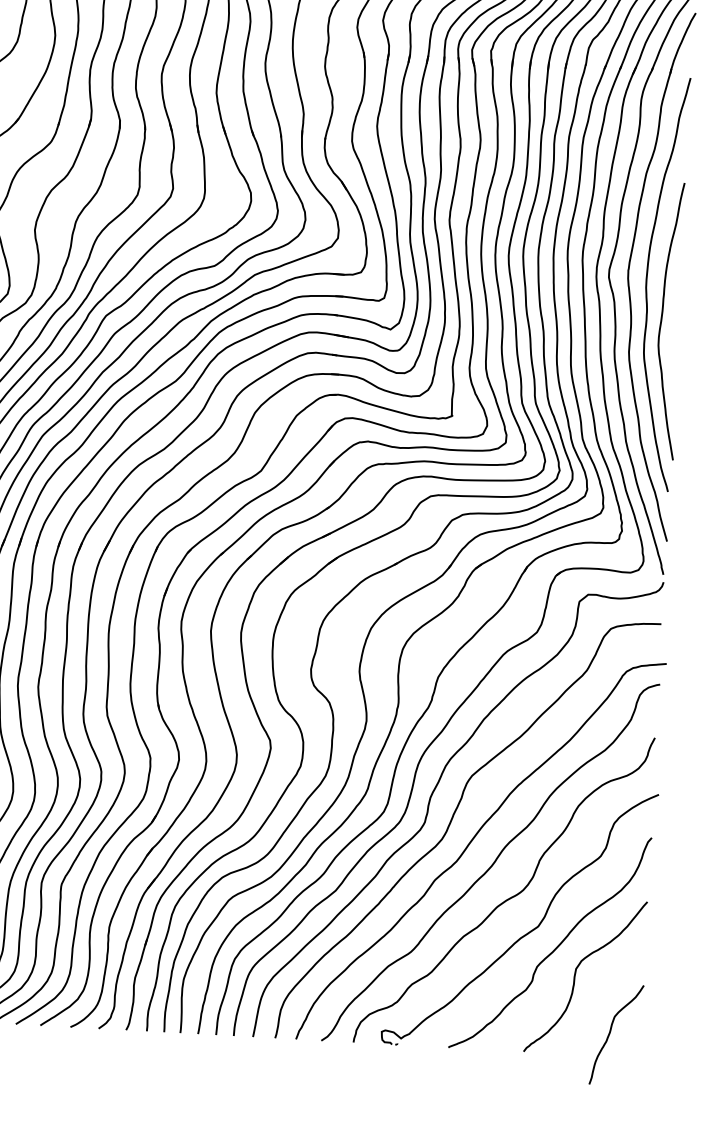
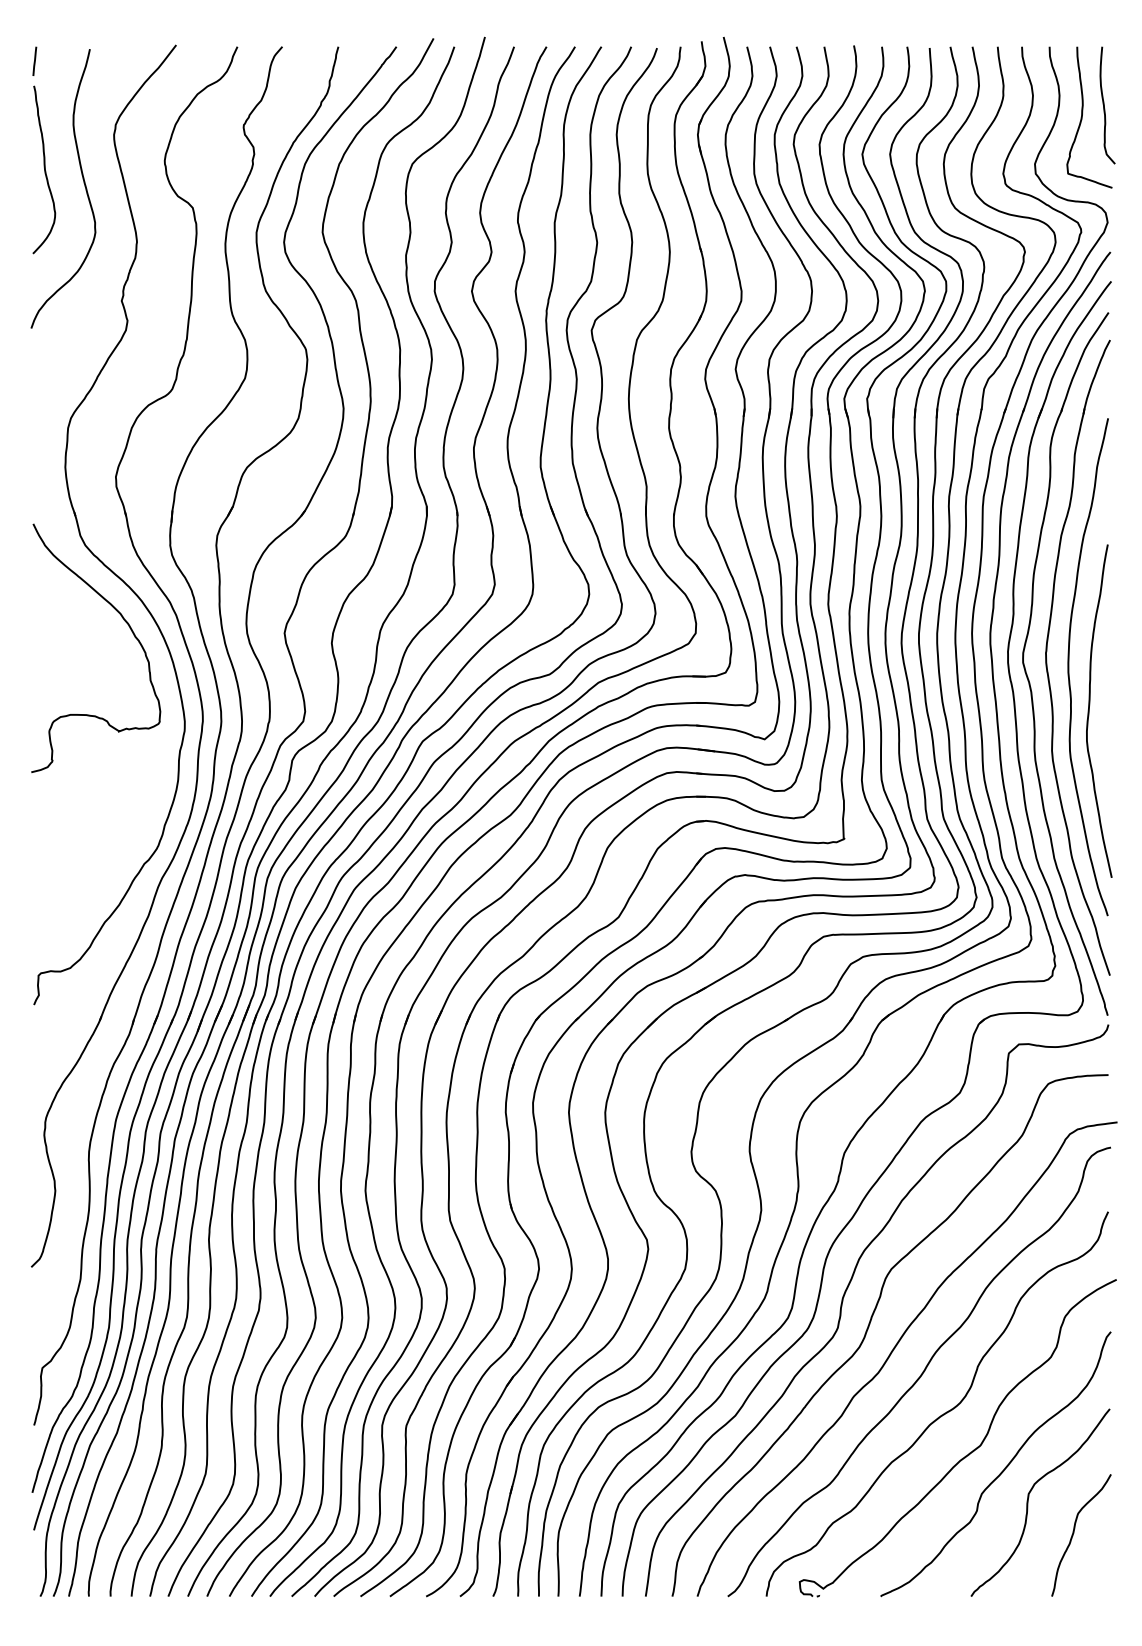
curve: (610, 1033) -> (1074, 1533), moved

